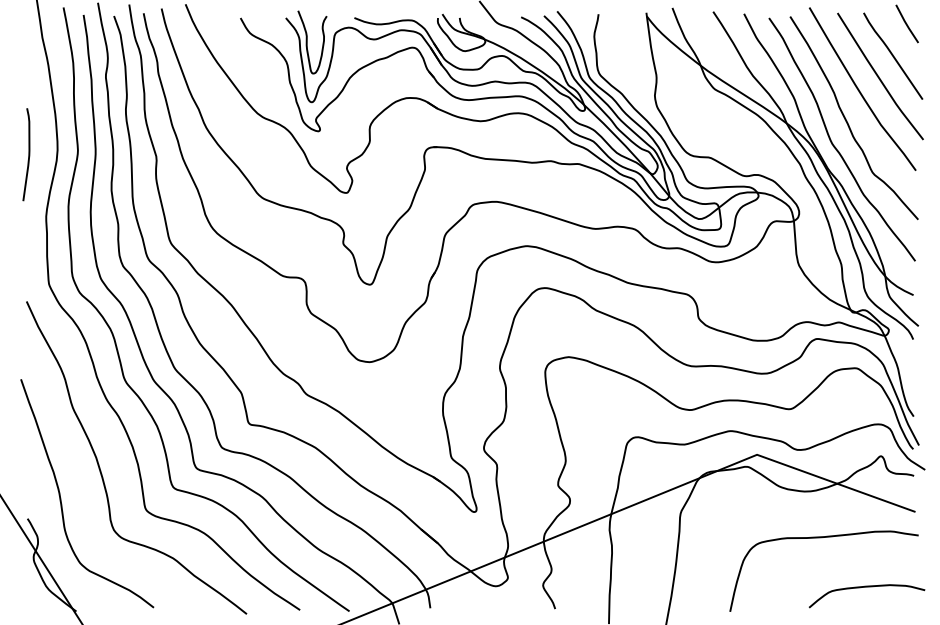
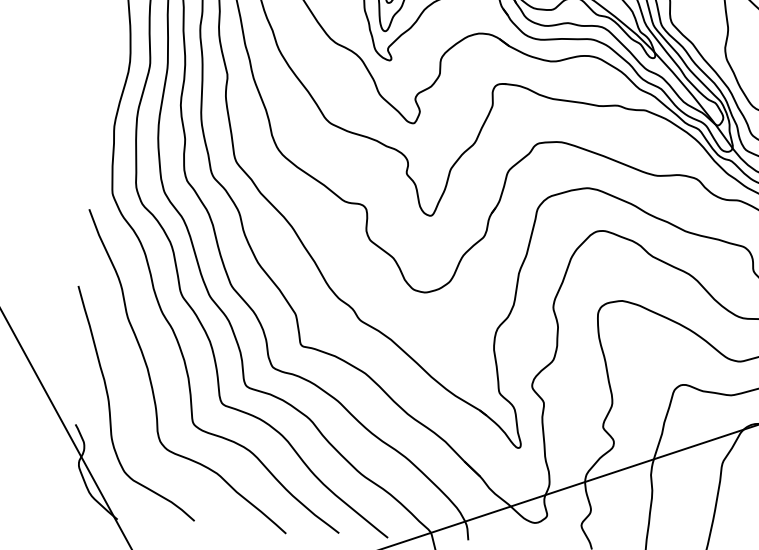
curve: (28, 154) -> (101, 63), removed

